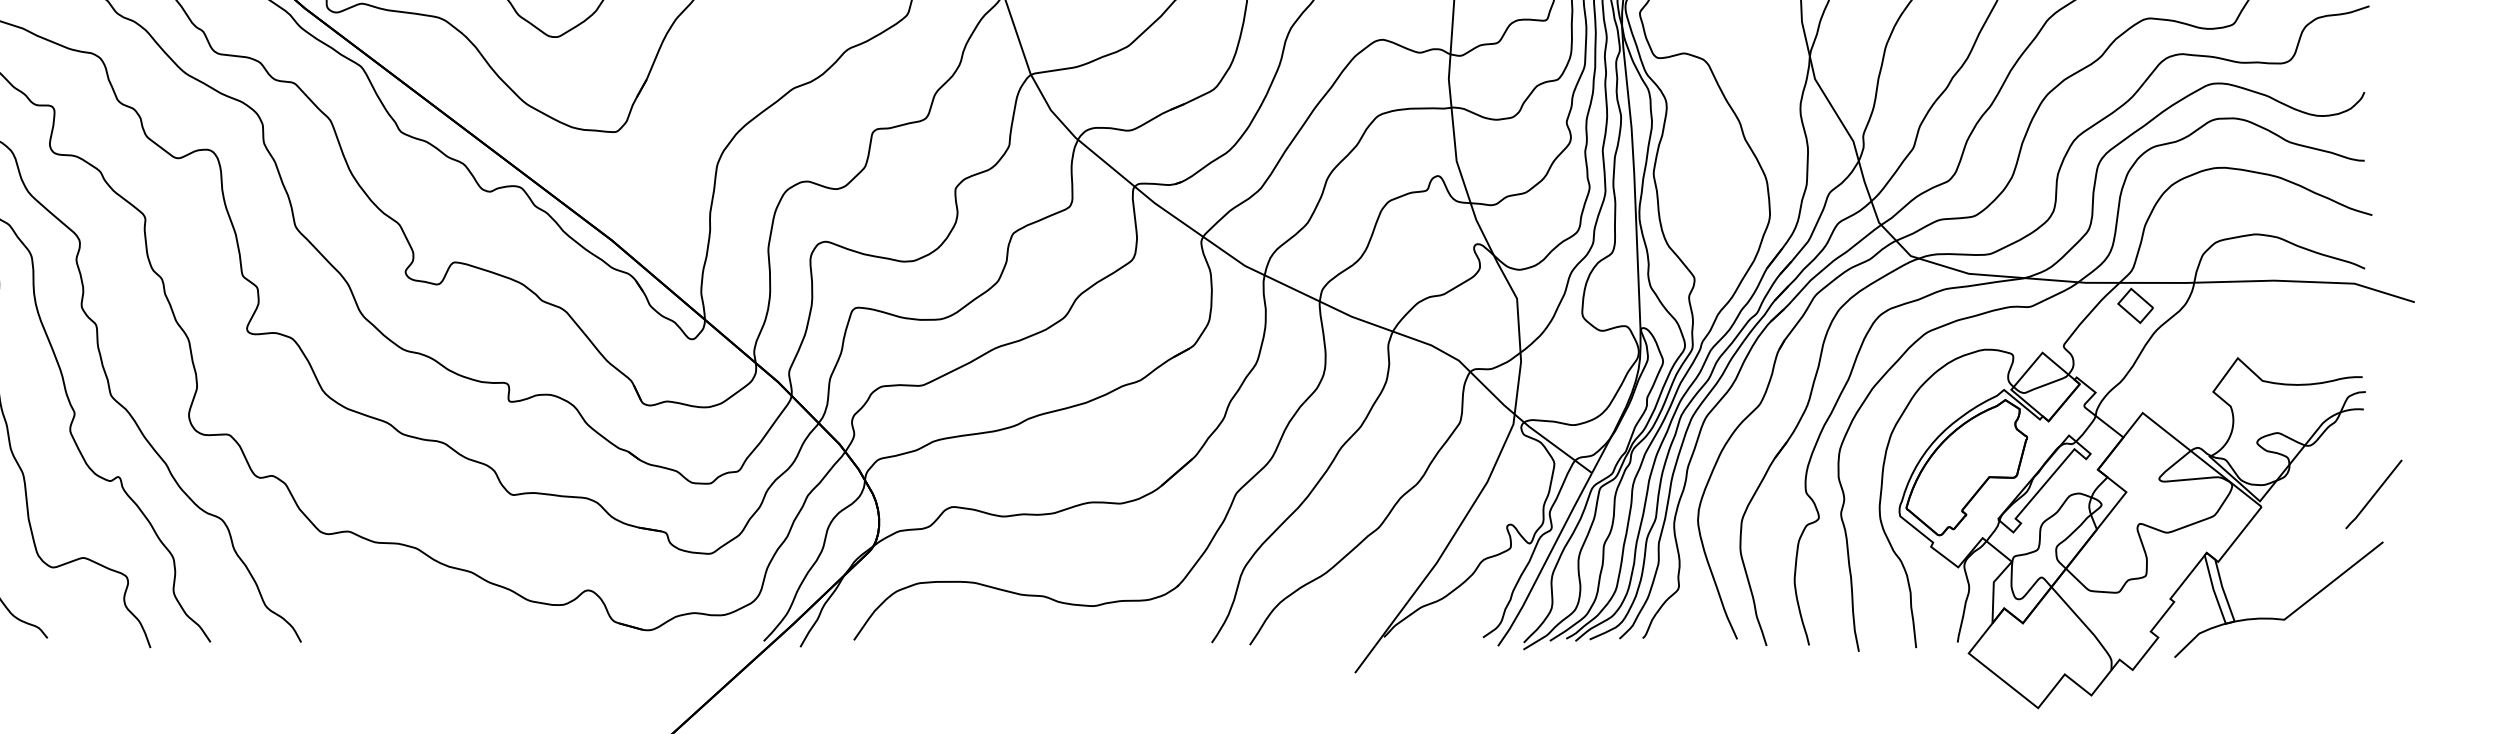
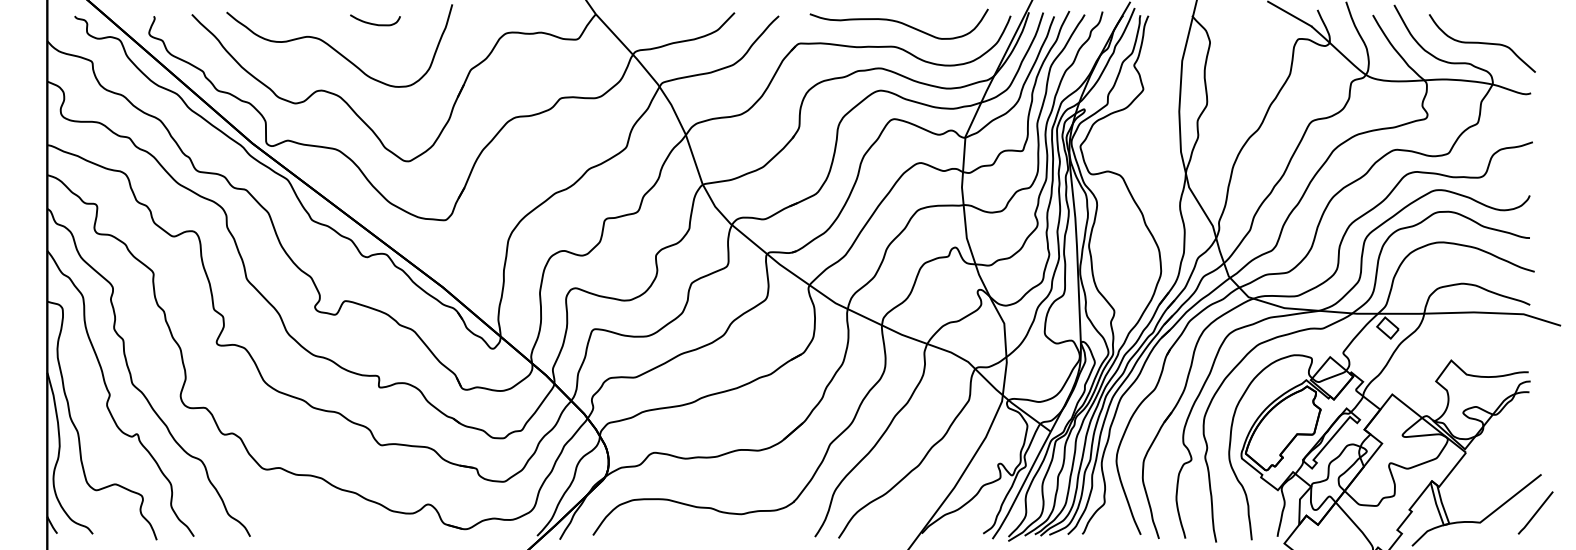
line: (2373, 493) -> (1535, 512), moved

